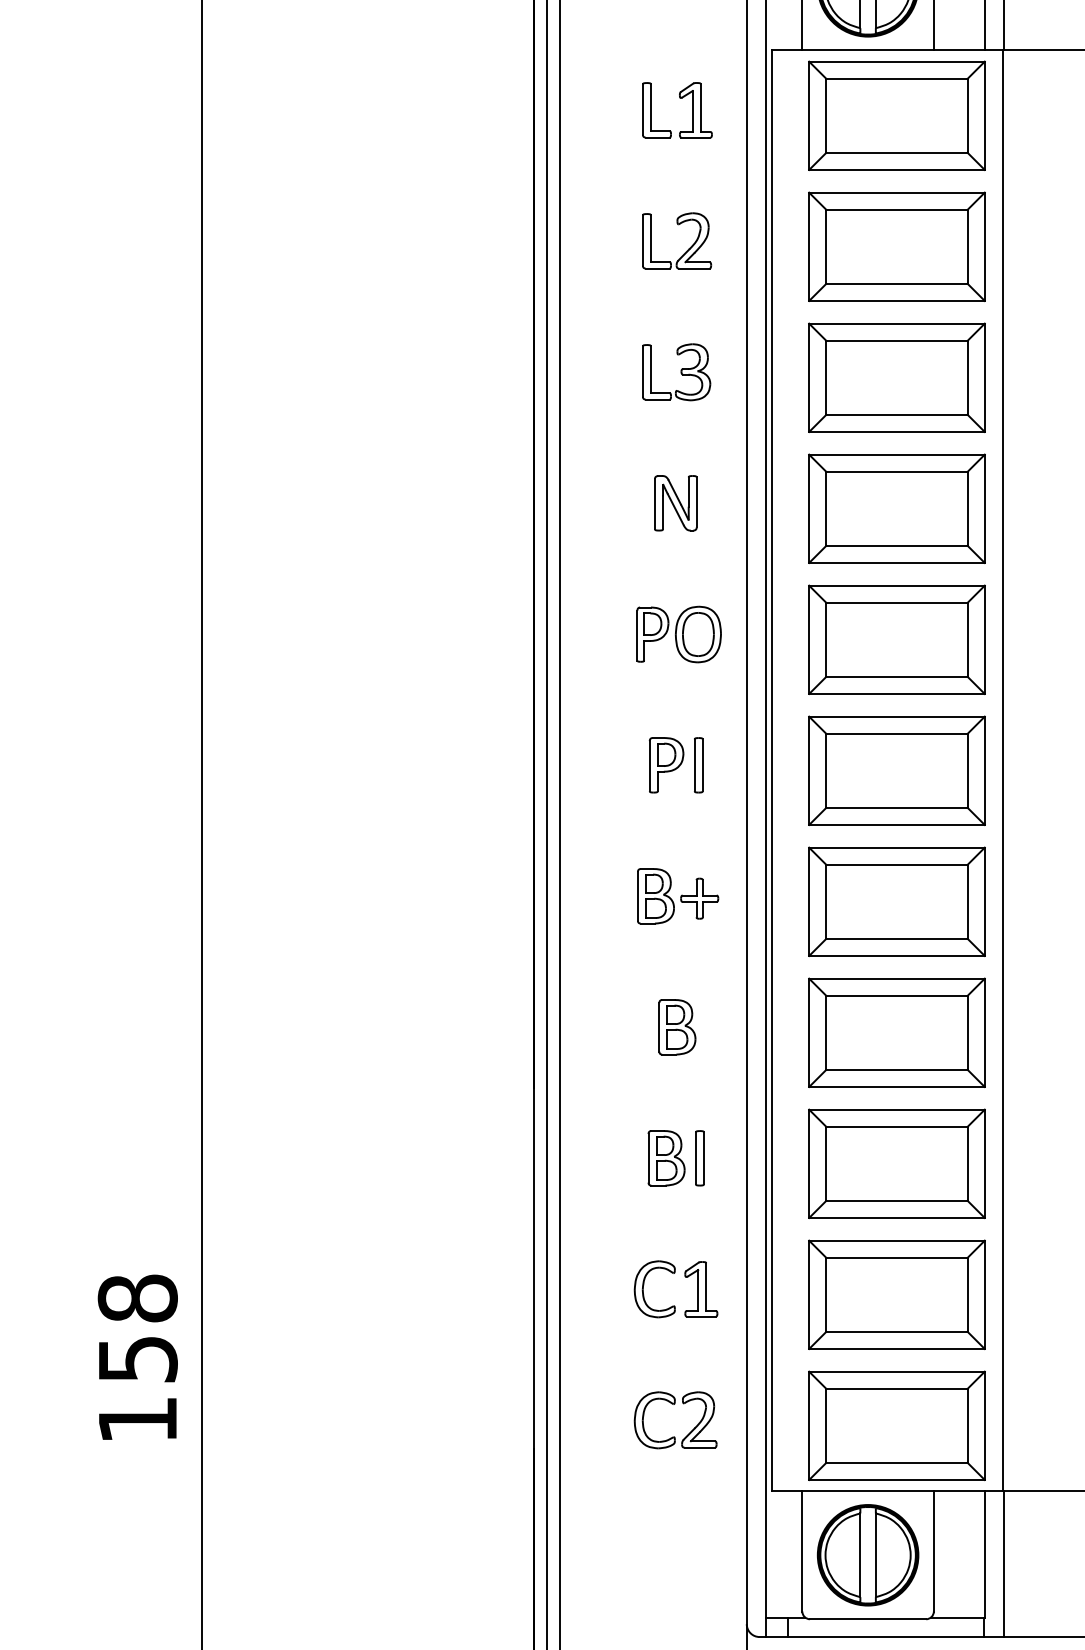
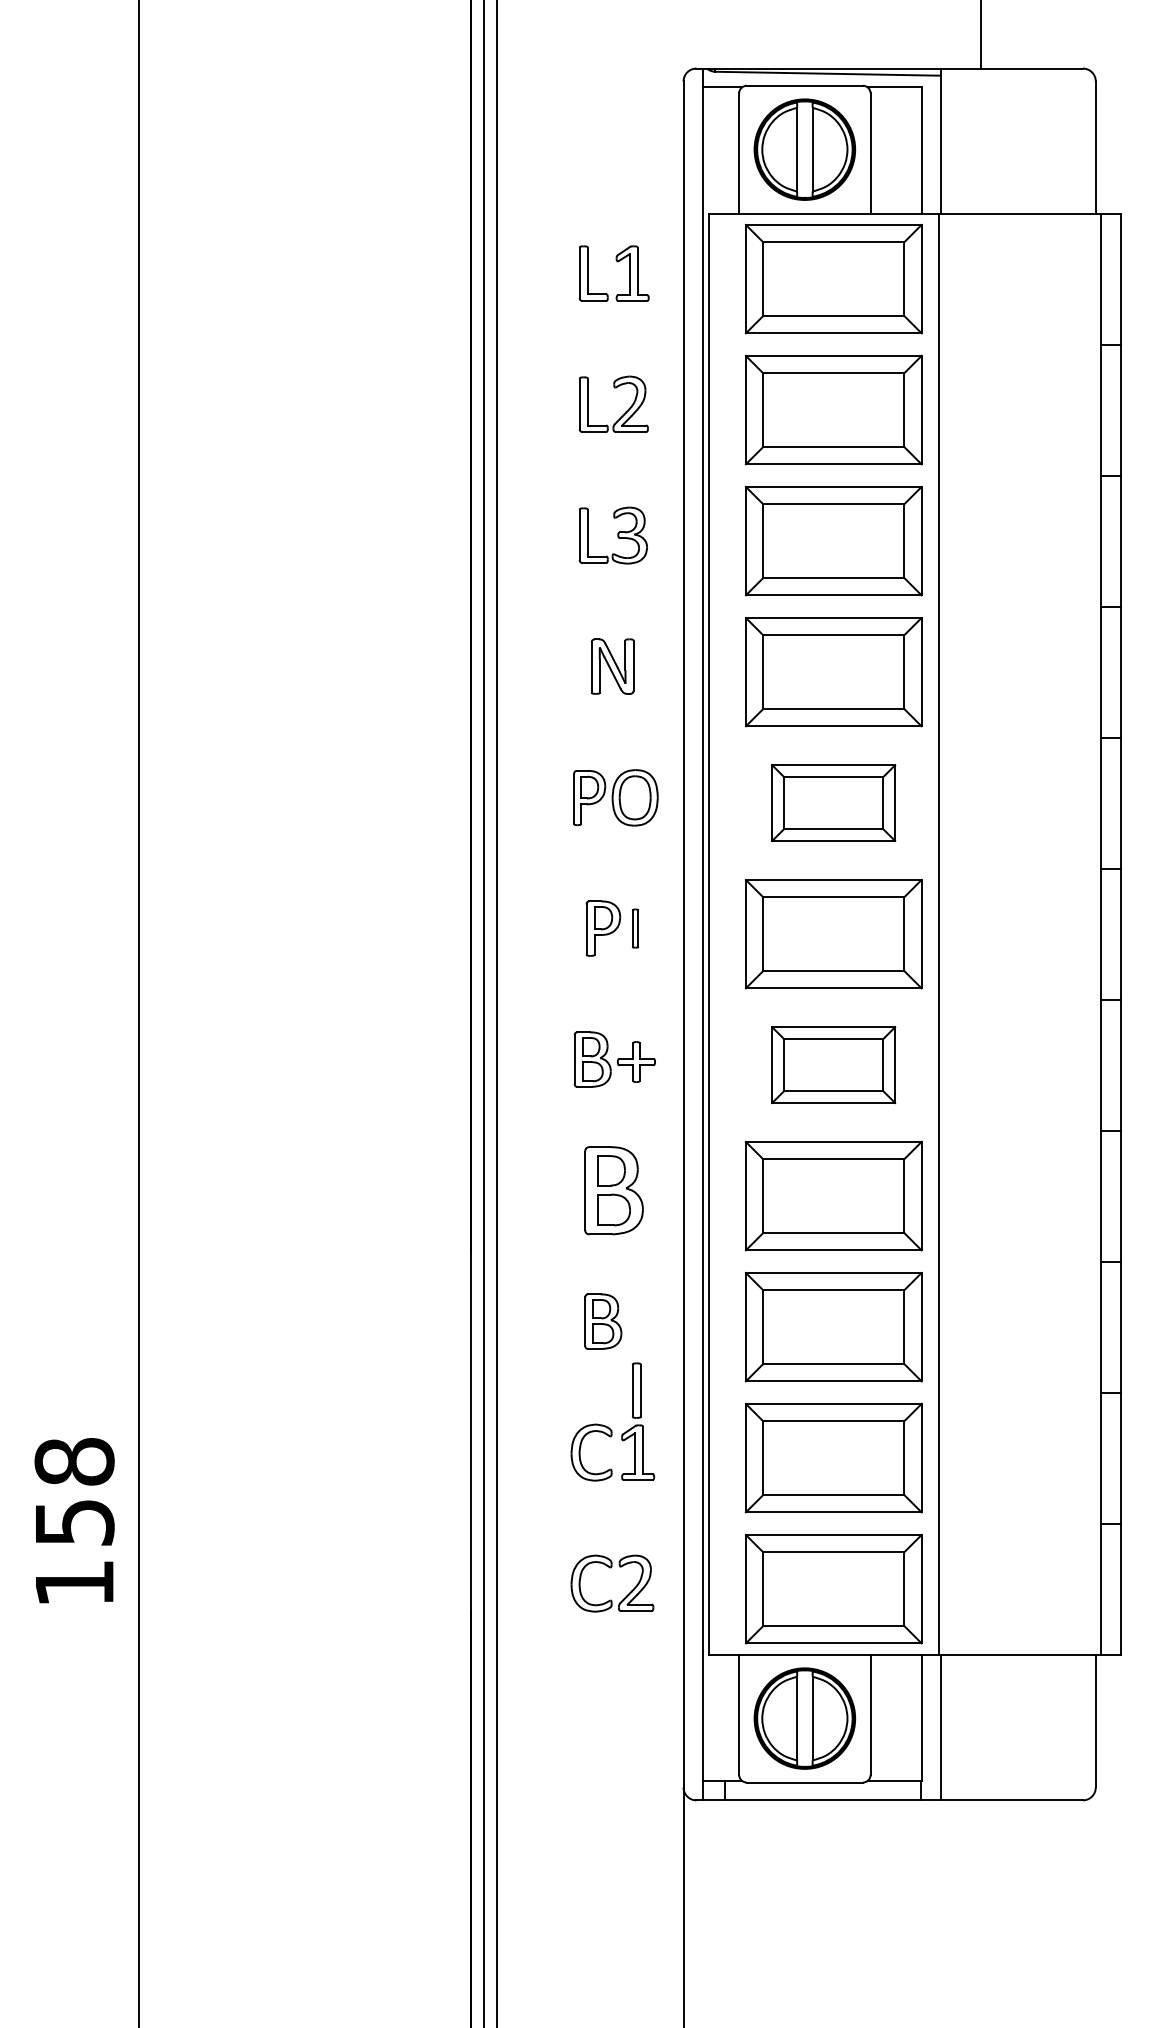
part: (896, 639) -> (833, 802), size x0.7
part: (698, 765) -> (635, 928), size x0.7
part: (896, 901) -> (833, 1064), size x0.7
part: (677, 1027) -> (614, 1190), size x1.6
part: (699, 1158) -> (636, 1390), moved

